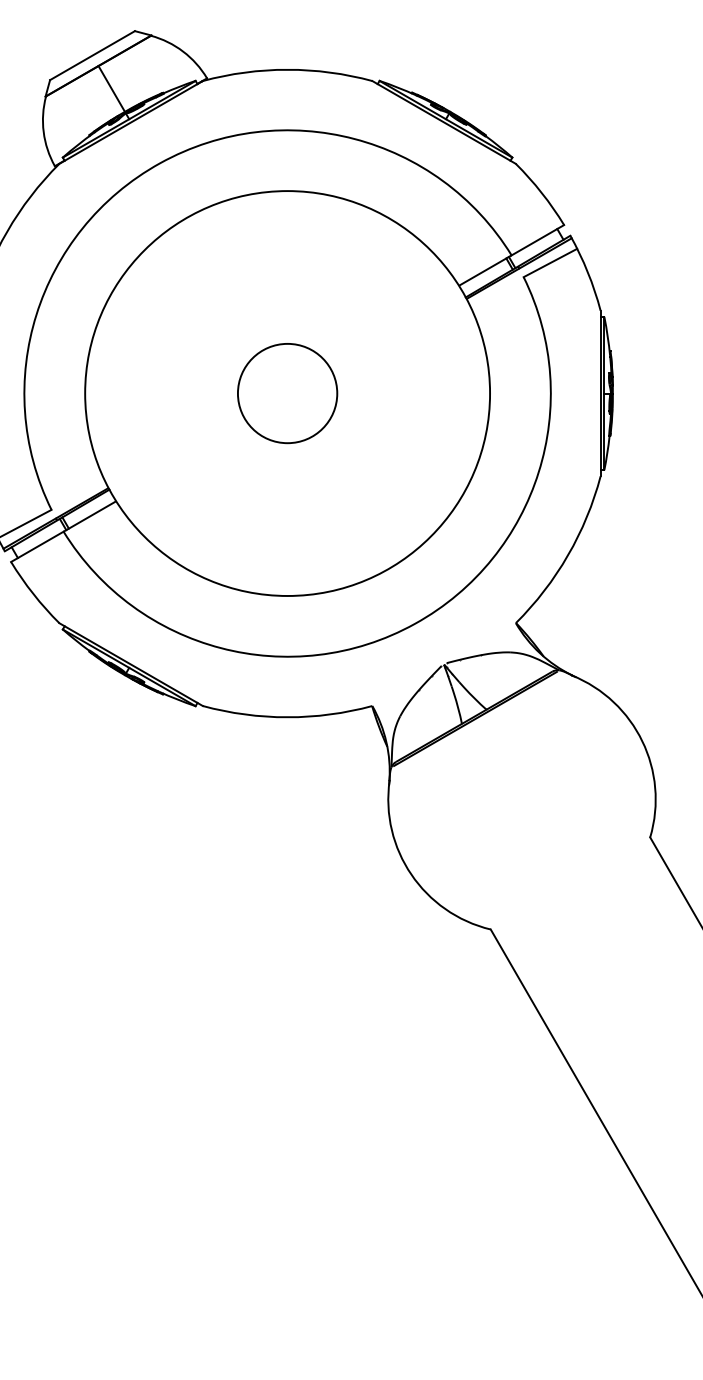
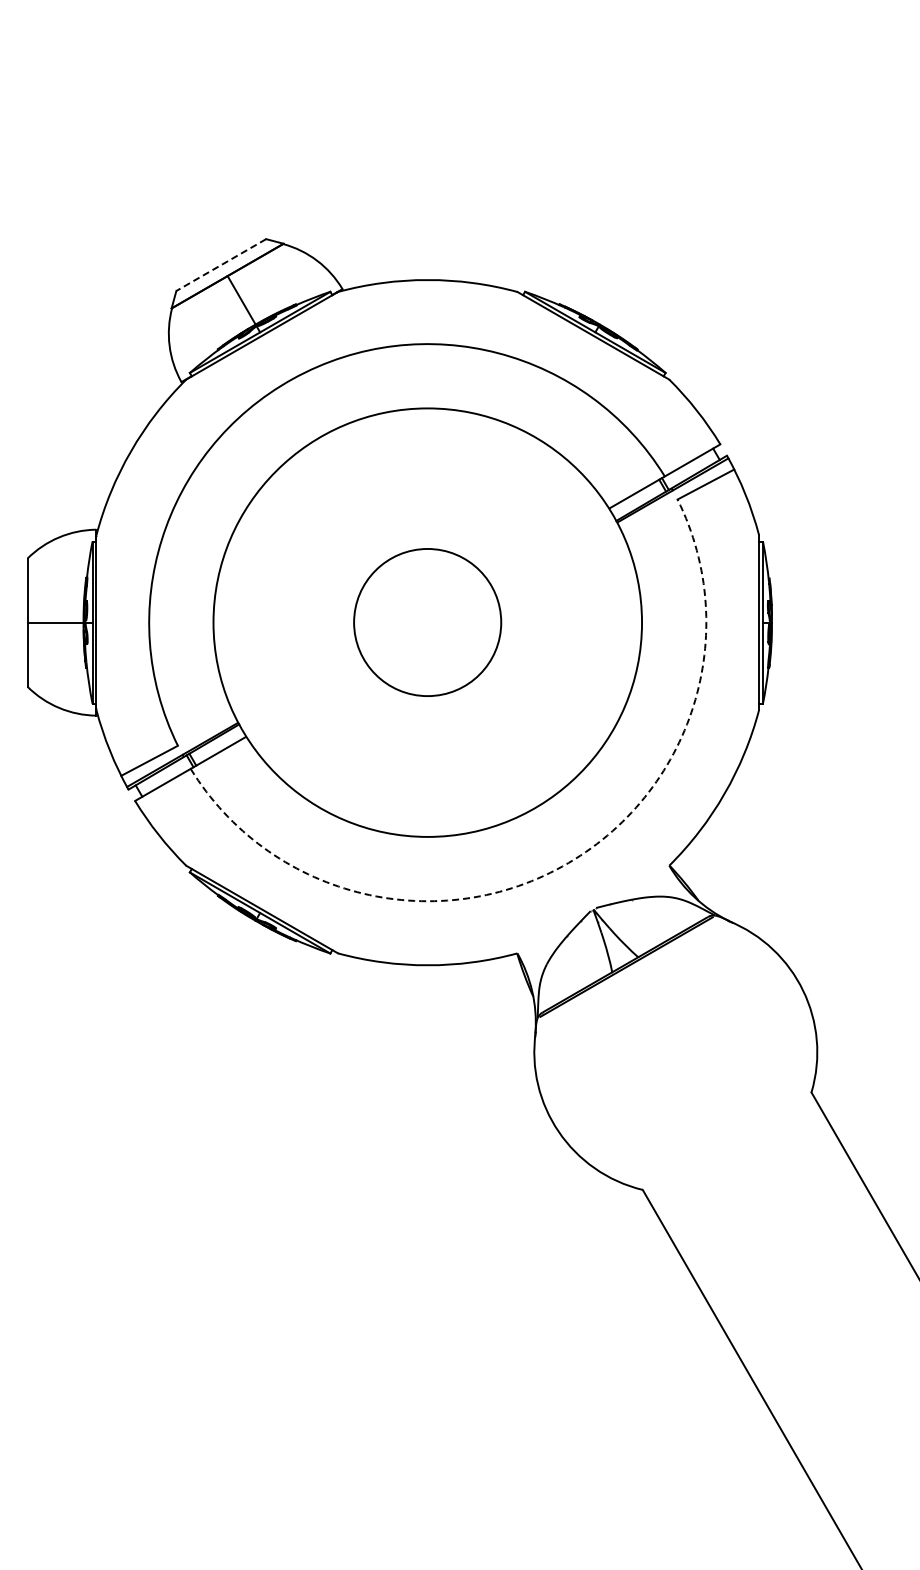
line: (92, 56) -> (221, 265), solid -> dashed
circle: (287, 393) -> (427, 622), size x1.4
arc: (414, 623) -> (562, 866), solid -> dashed

